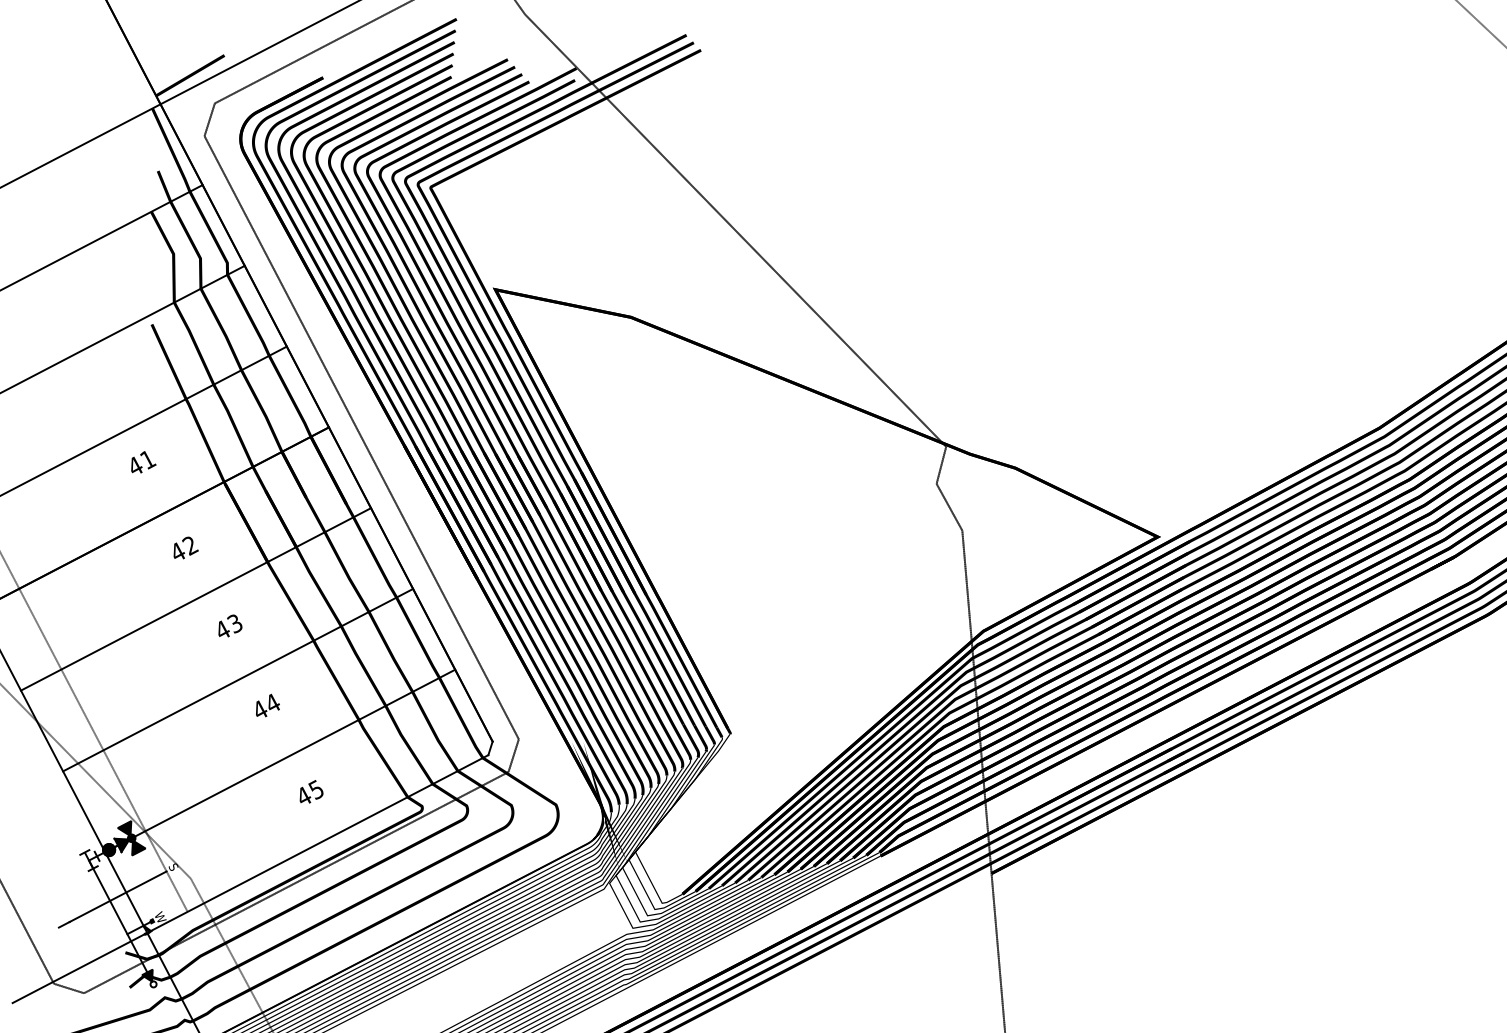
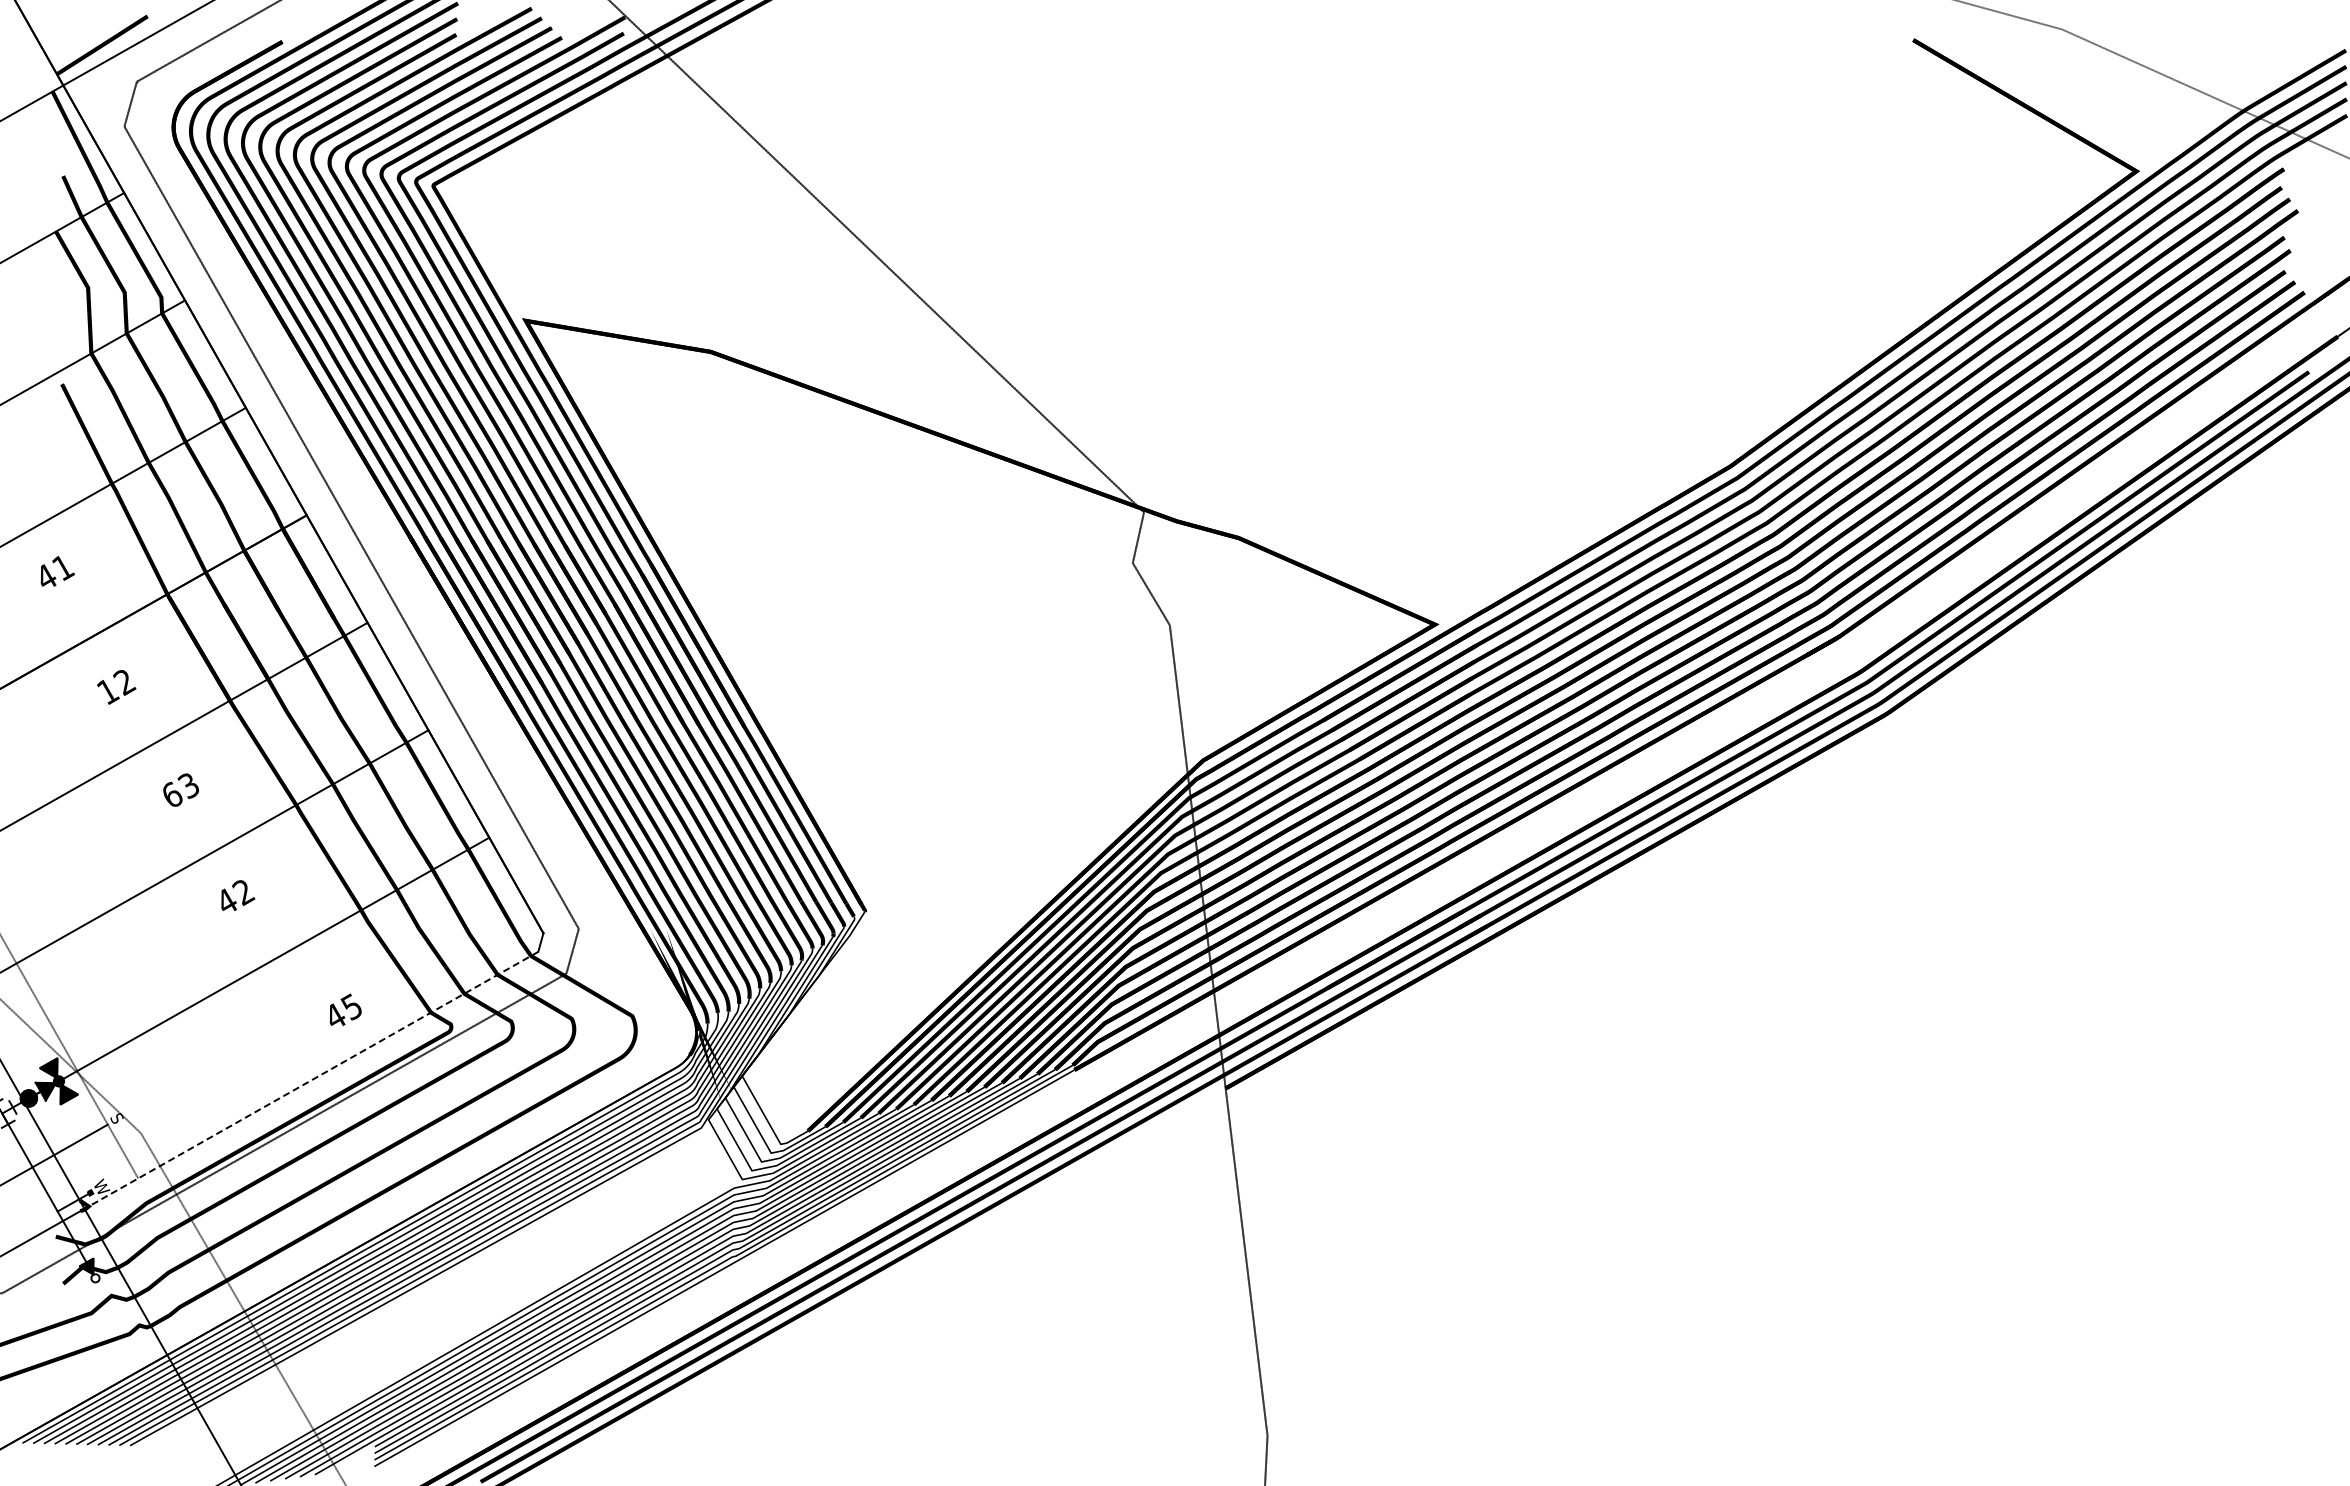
text: (178, 552) -> (108, 691), 42 -> 12
text: (222, 629) -> (172, 793), 43 -> 63
text: (272, 703) -> (243, 892), 44 -> 42
text: (311, 791) -> (345, 1009), moved
line: (317, 844) -> (311, 1080), solid -> dashed

